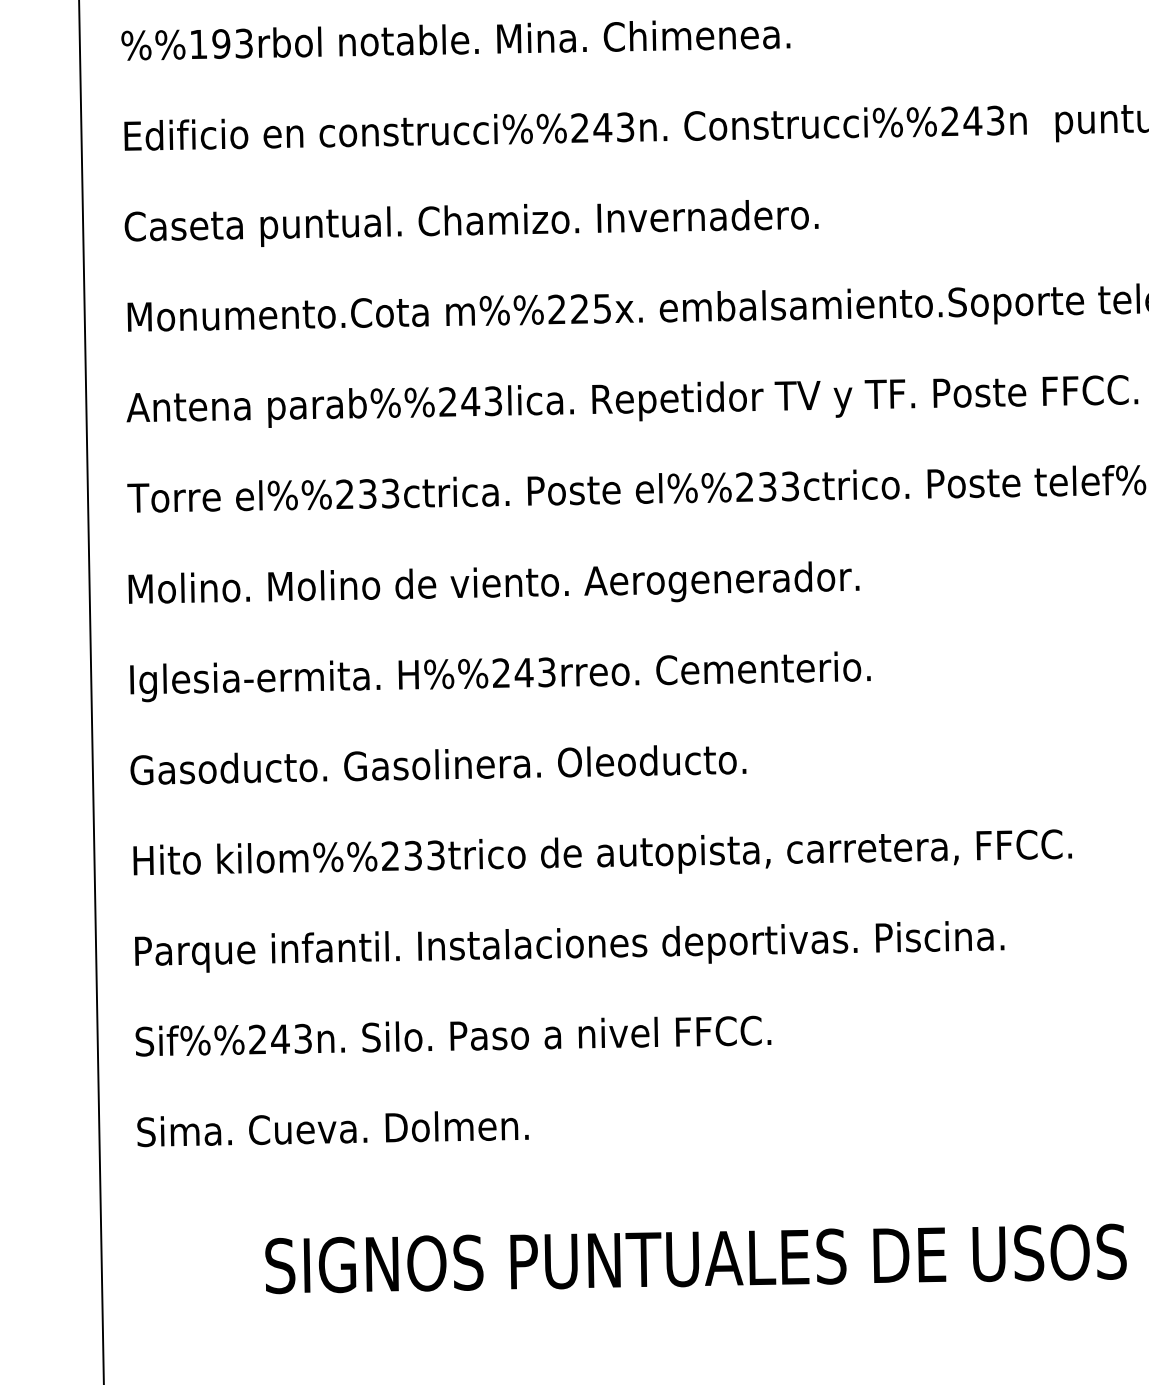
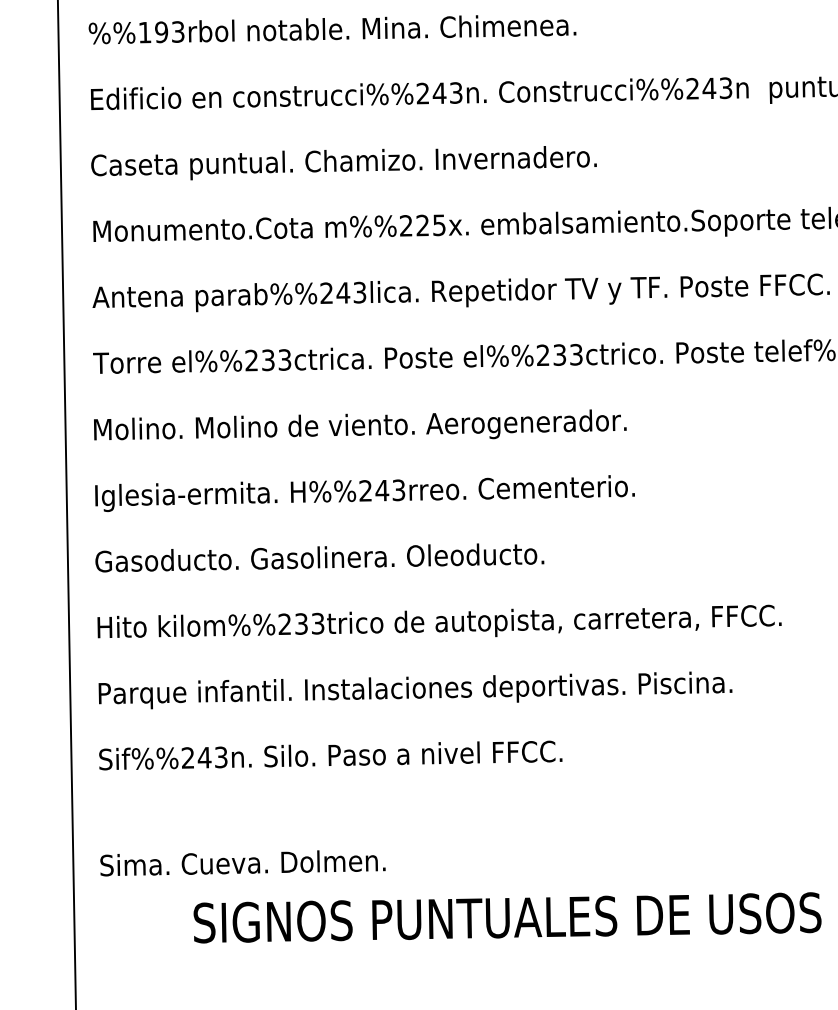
text: (332, 1129) -> (242, 863), moved

